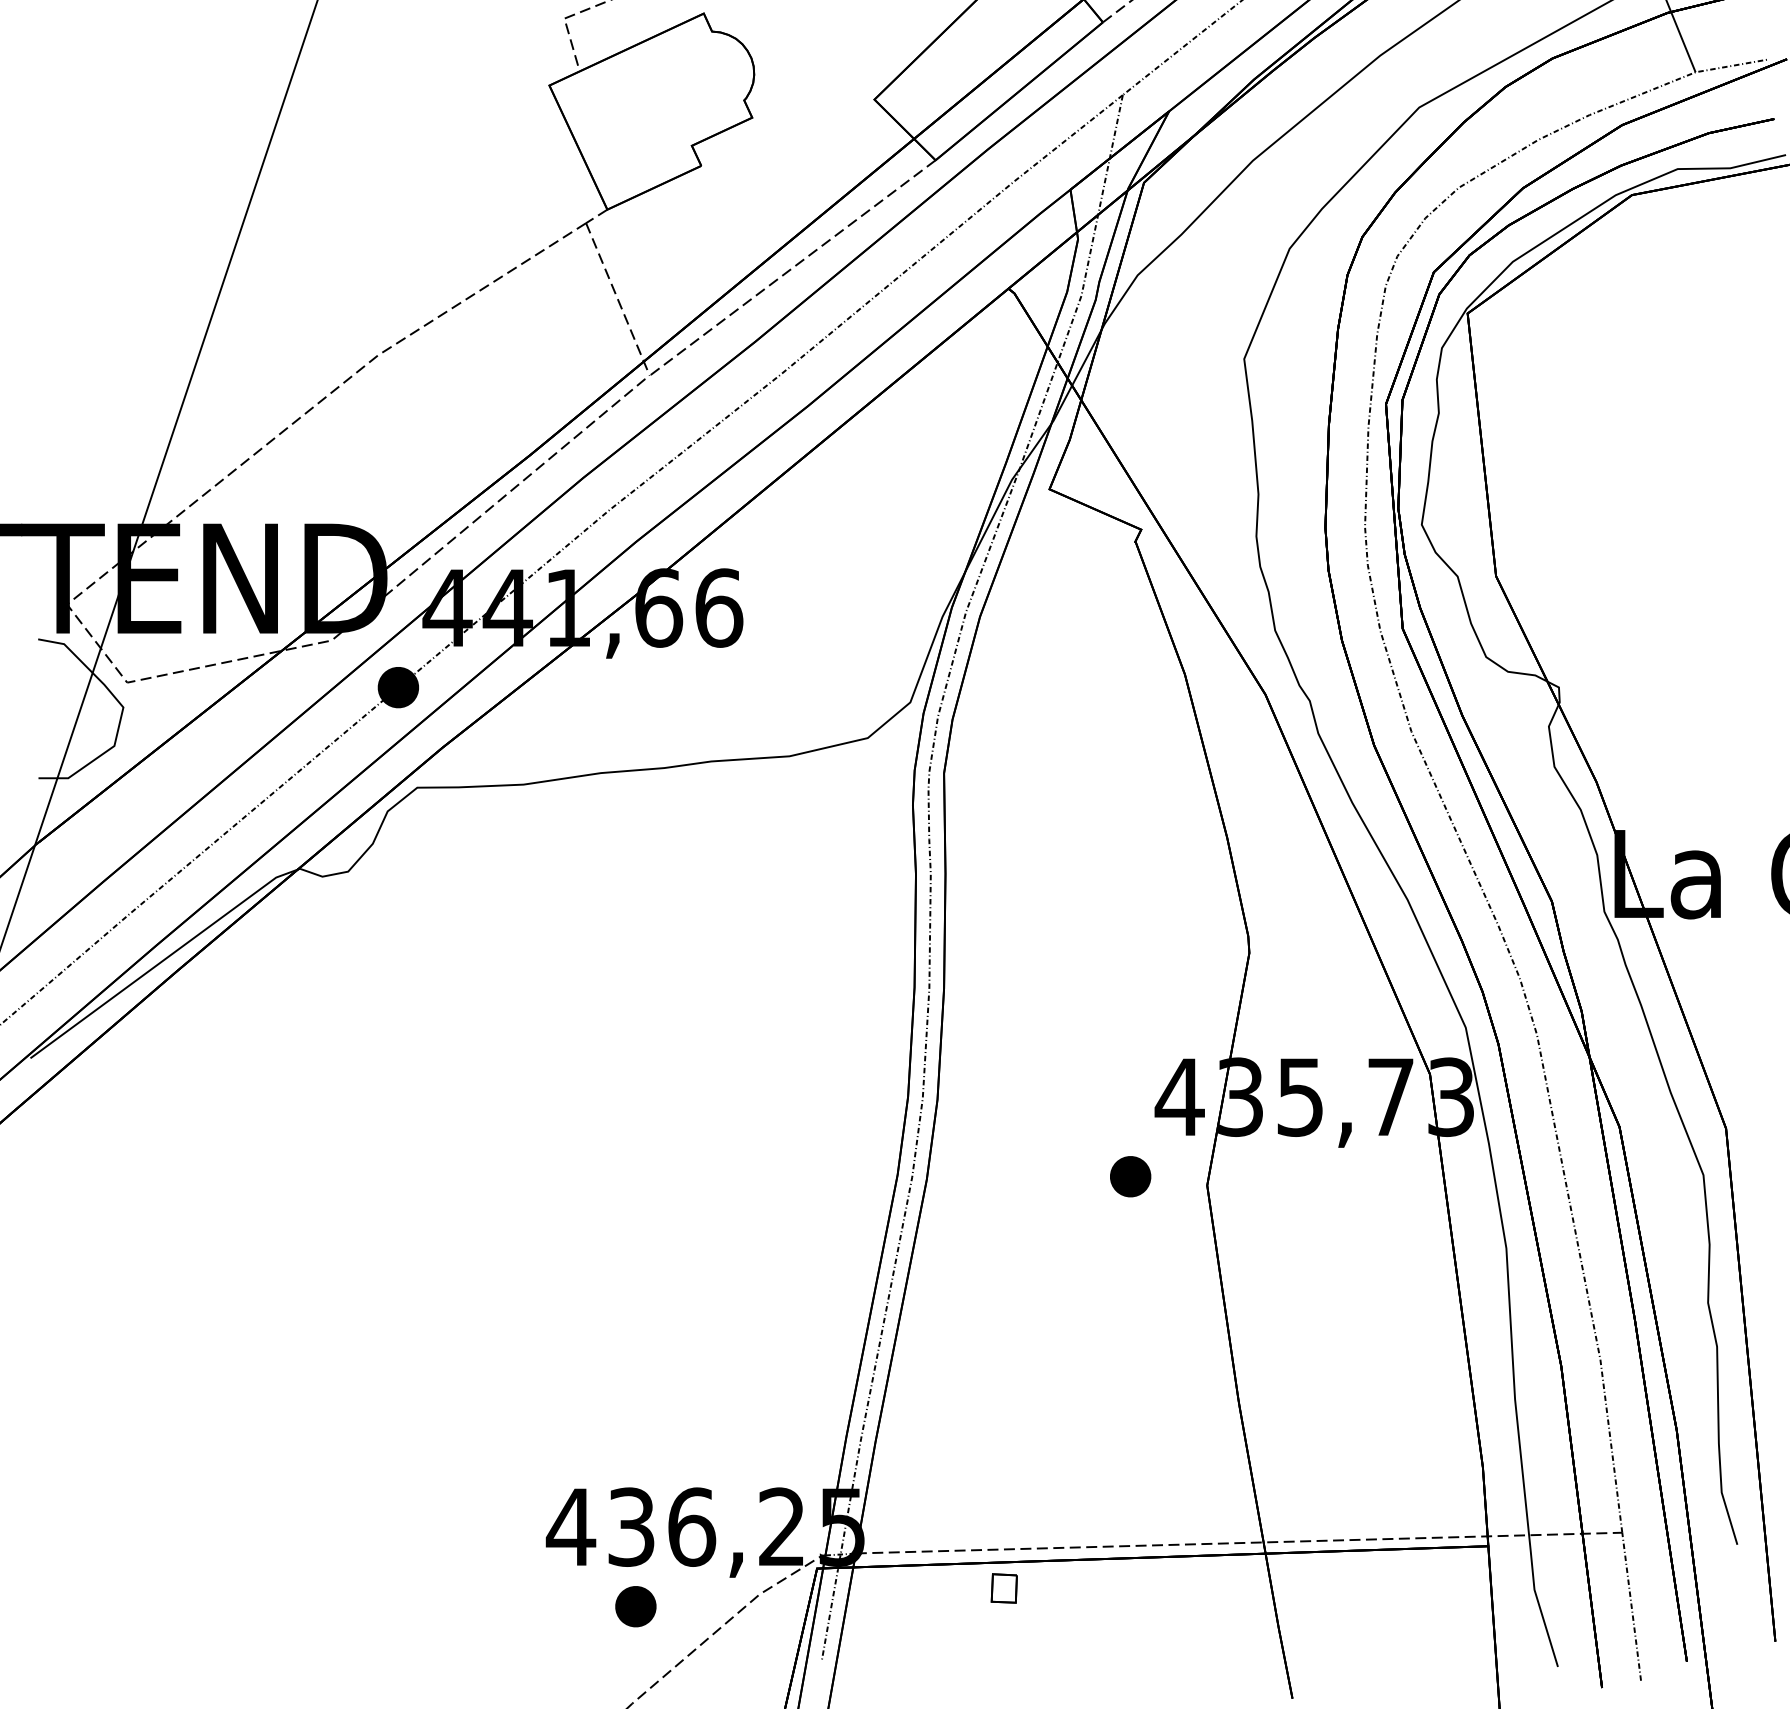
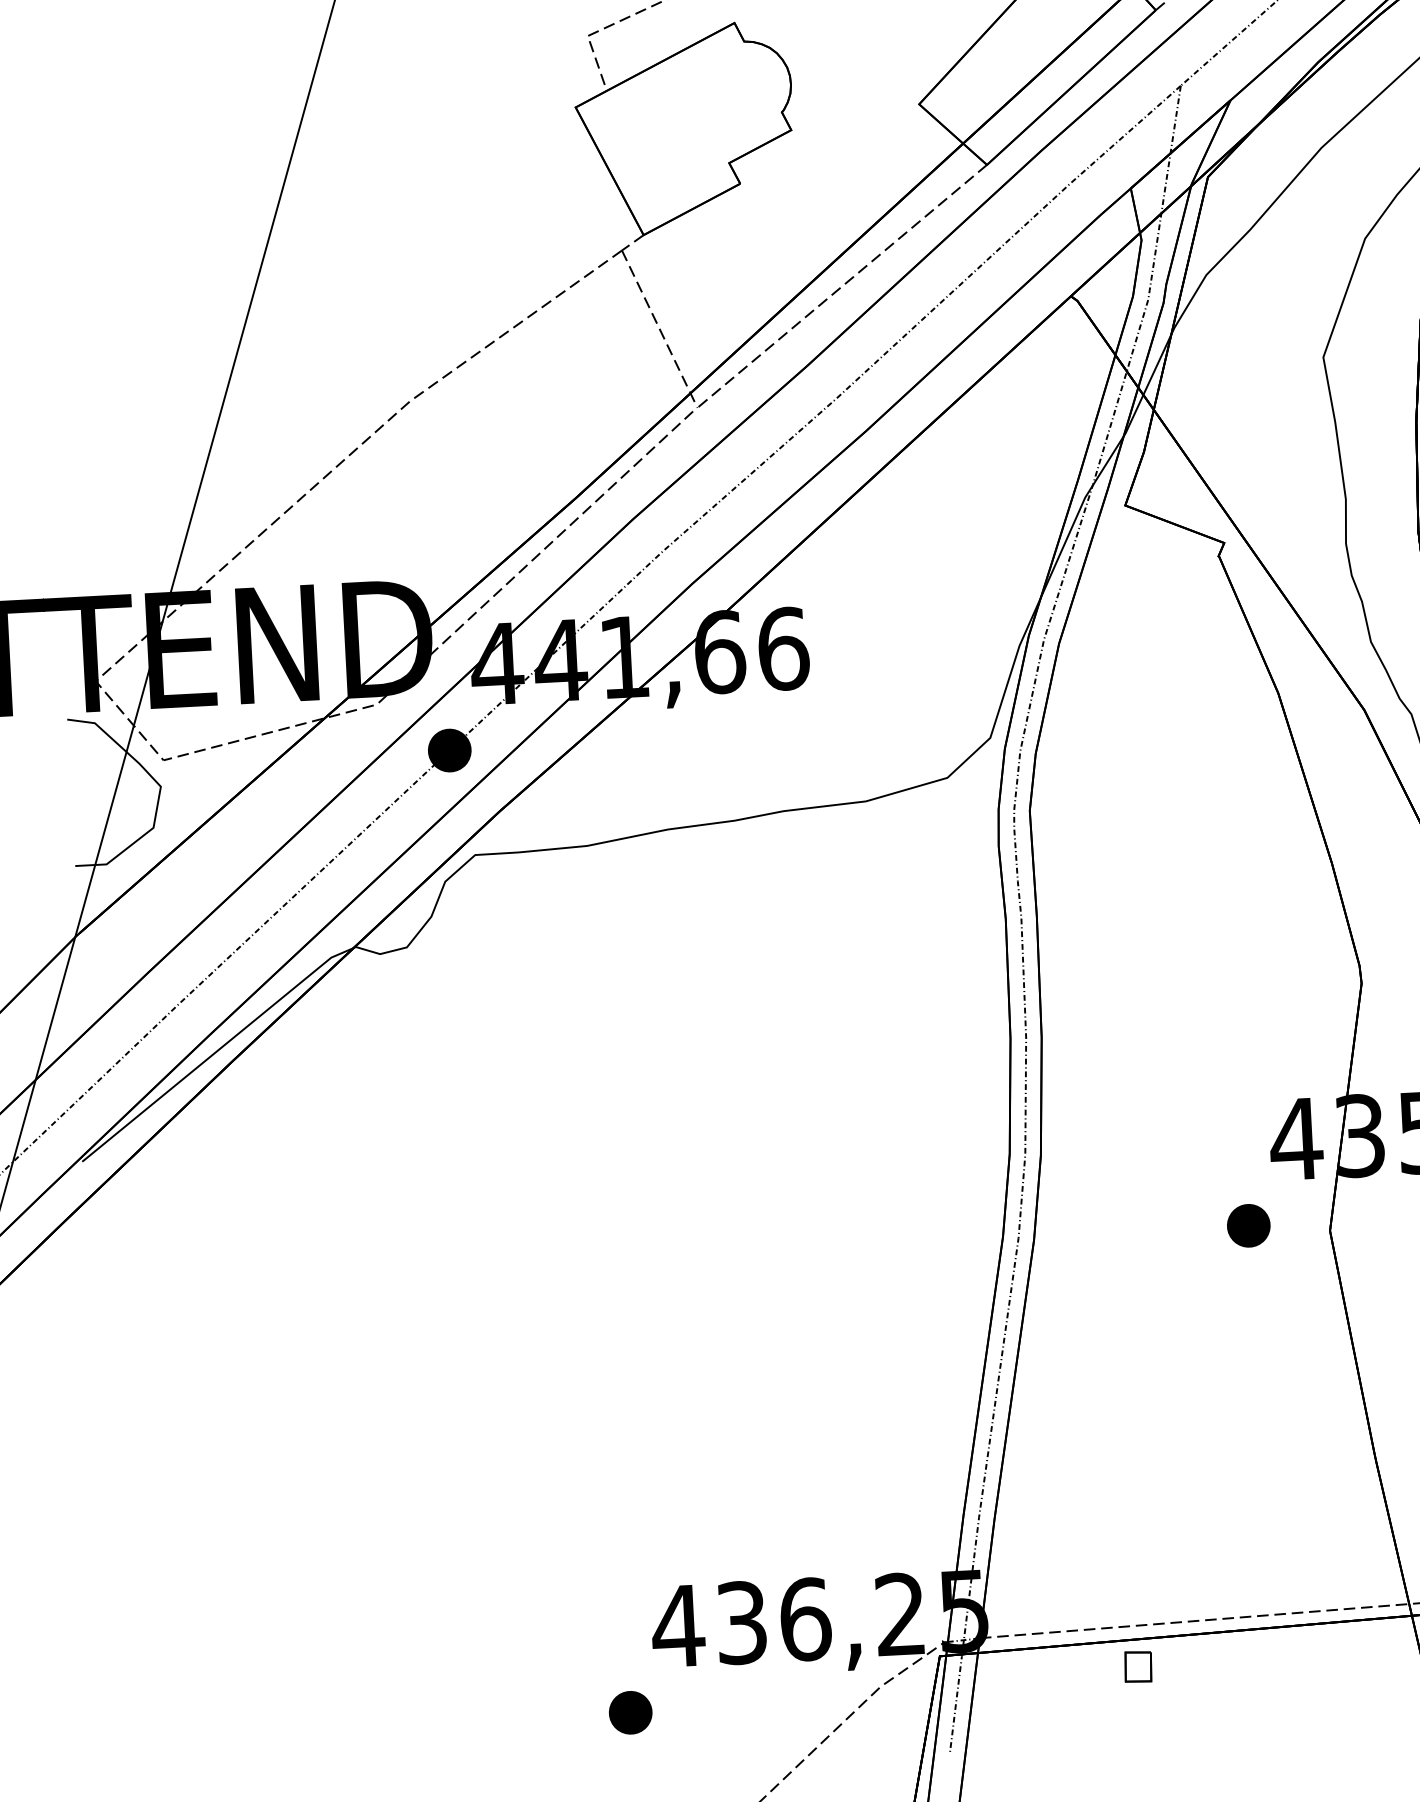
part: (635, 1606) -> (630, 1712), moved

